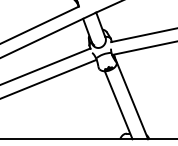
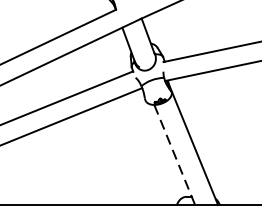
line: (118, 105) -> (174, 155), solid -> dashed

